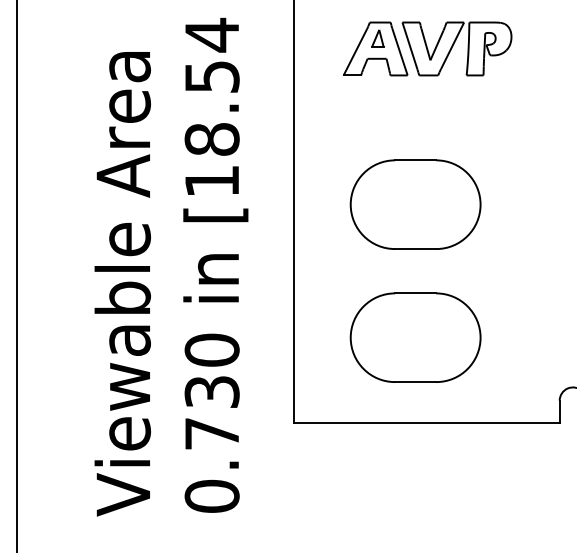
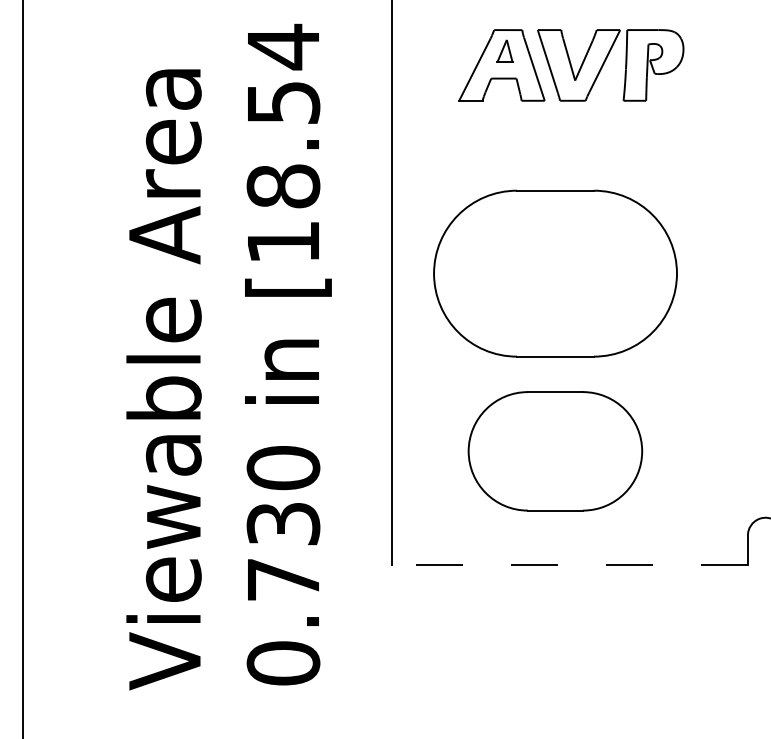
part: (415, 204) -> (555, 273), size x1.4
line: (426, 422) -> (569, 564), solid -> dashed

